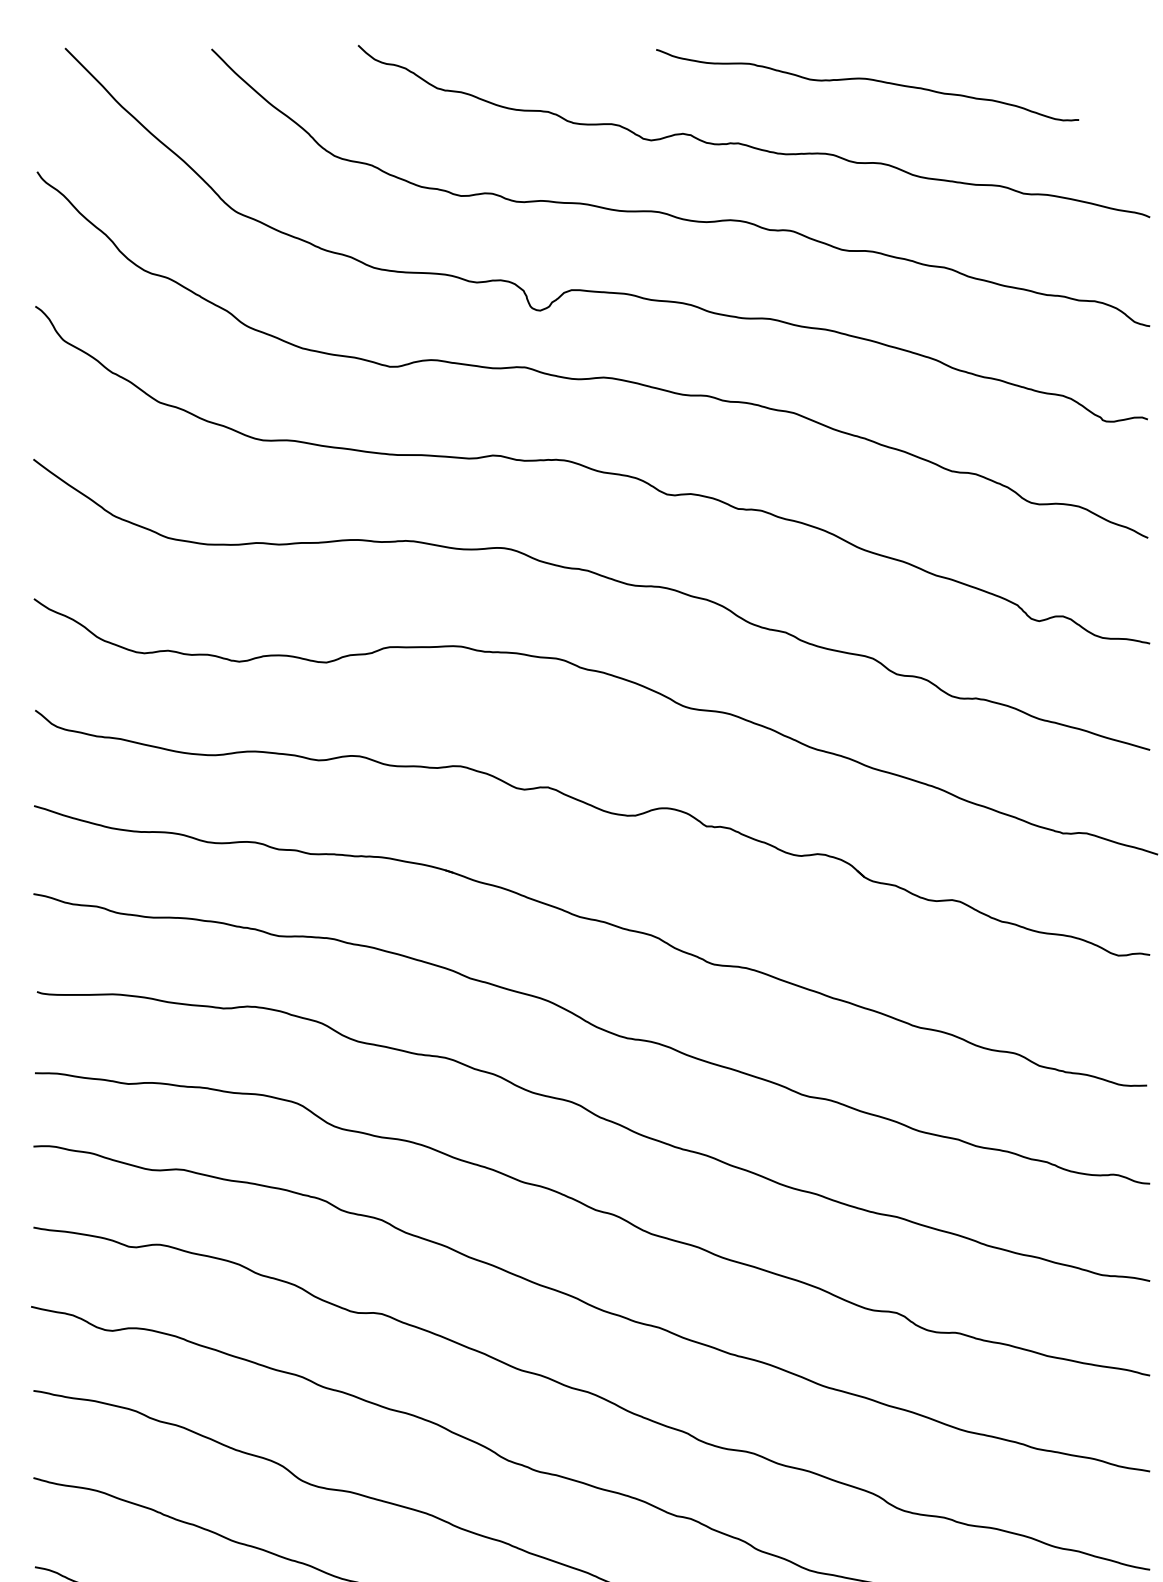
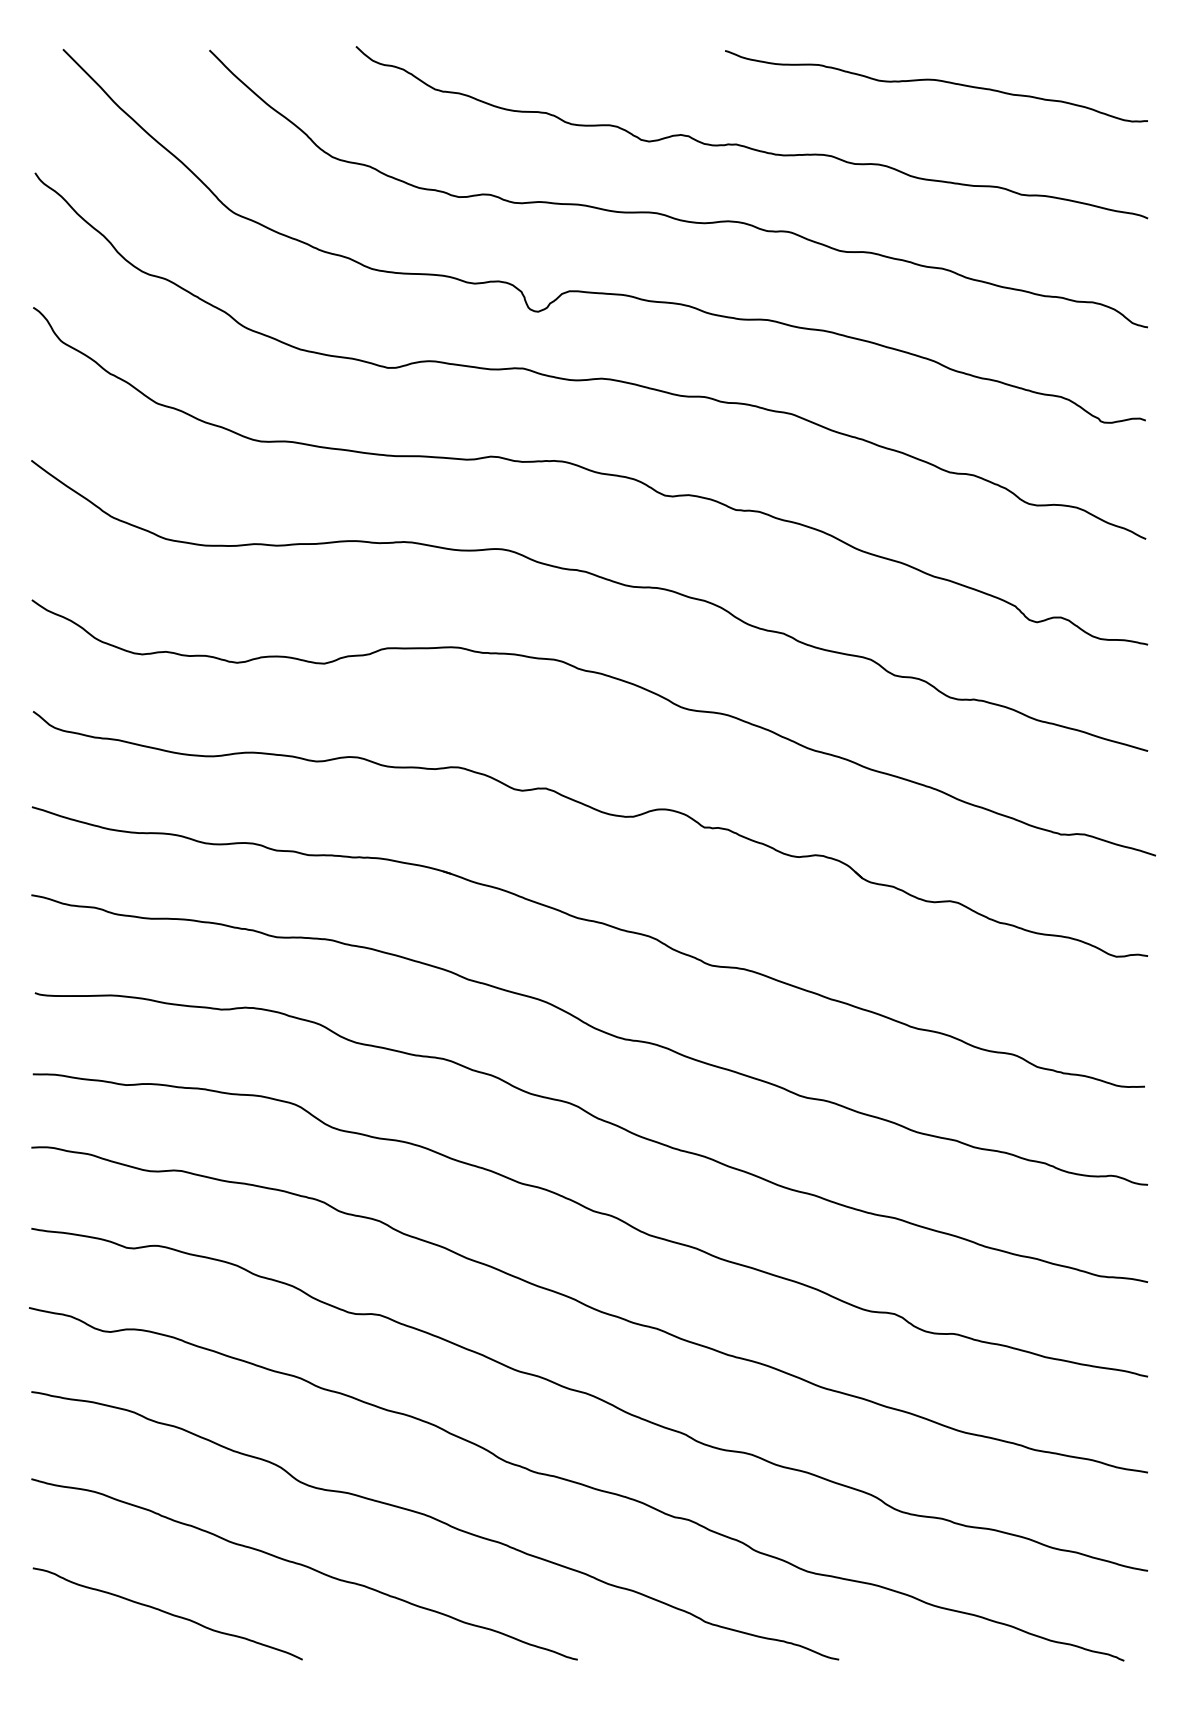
curve: (867, 80) -> (936, 81), moved

